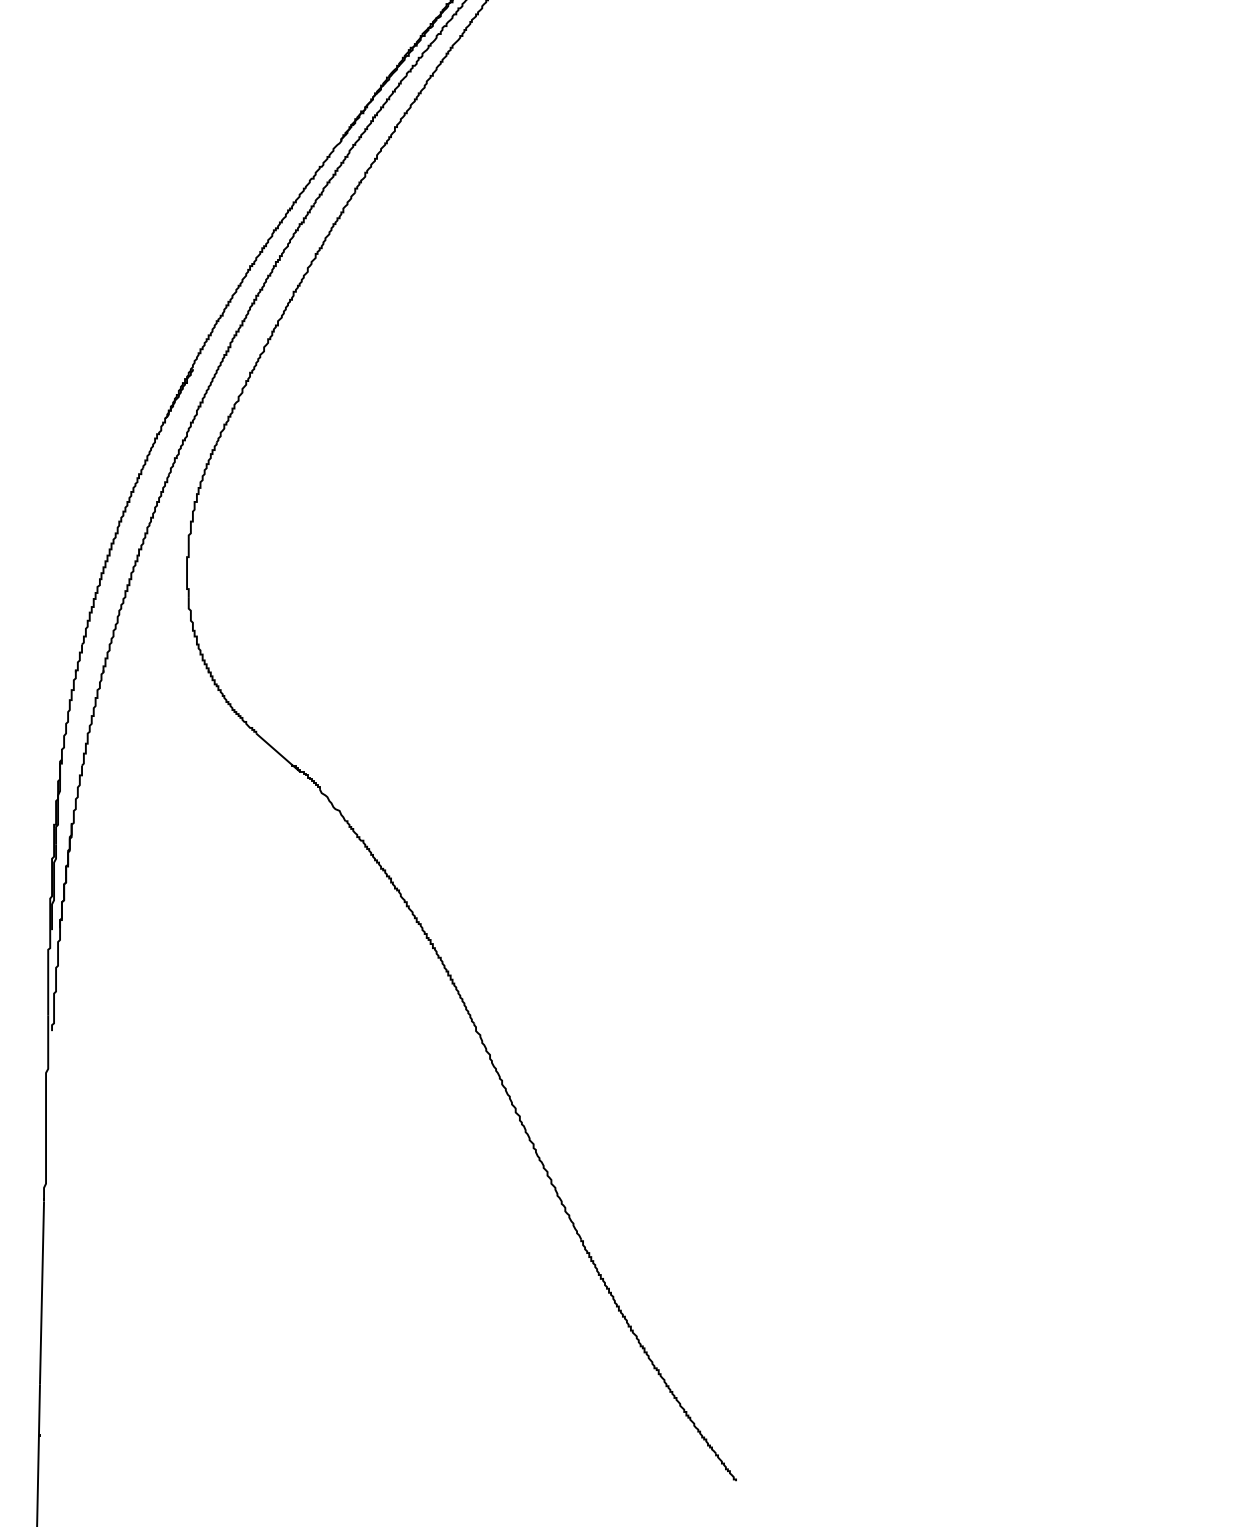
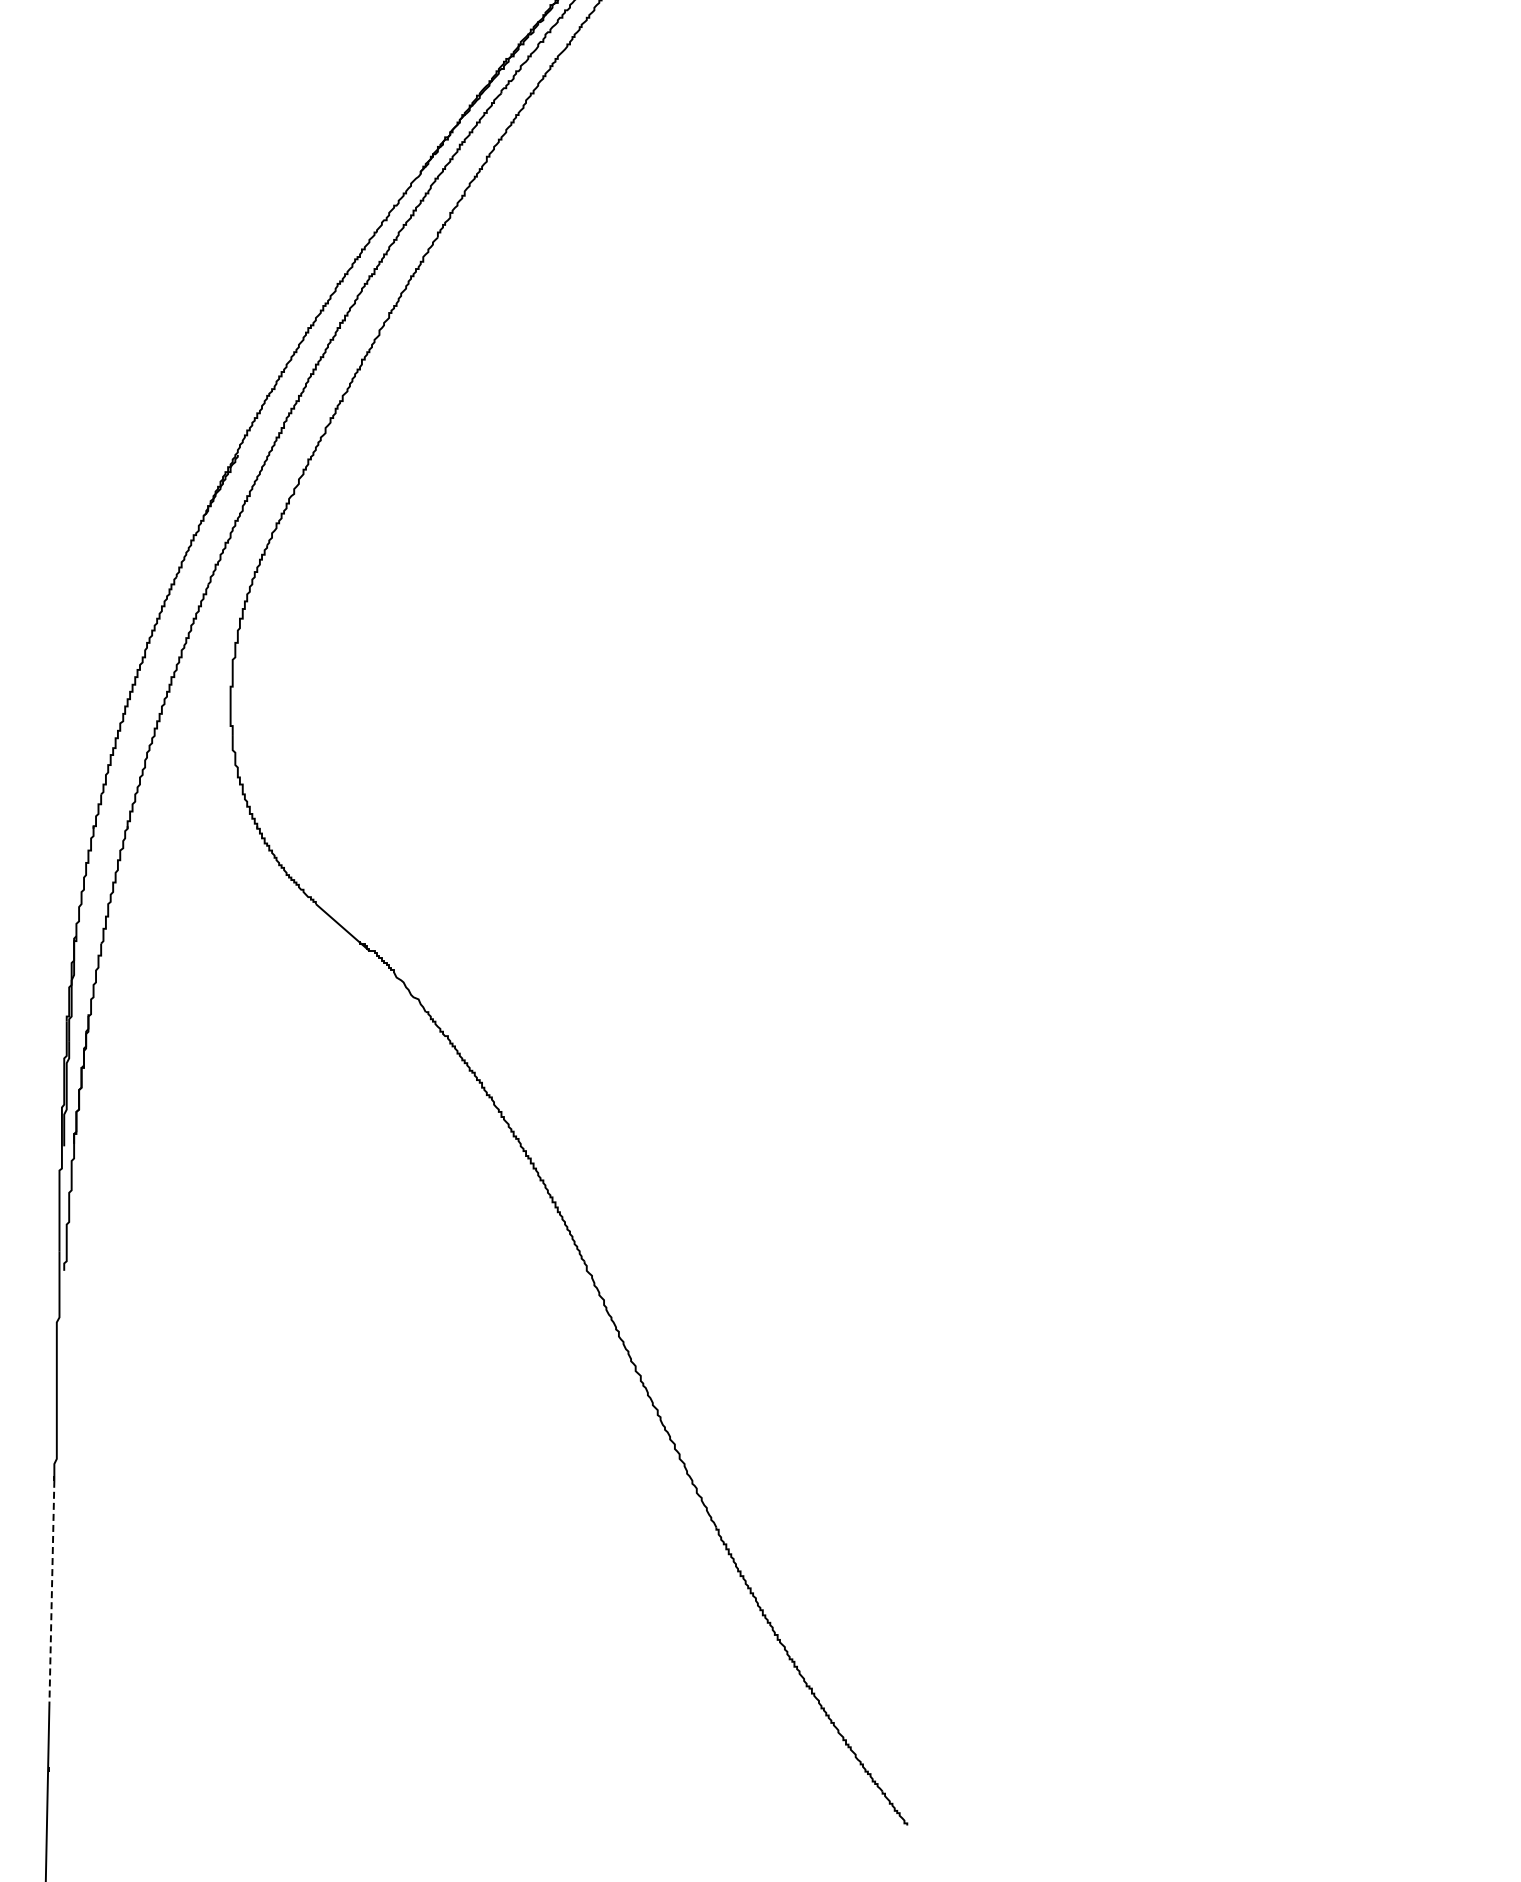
line: (41, 1292) -> (51, 1593), solid -> dashed

